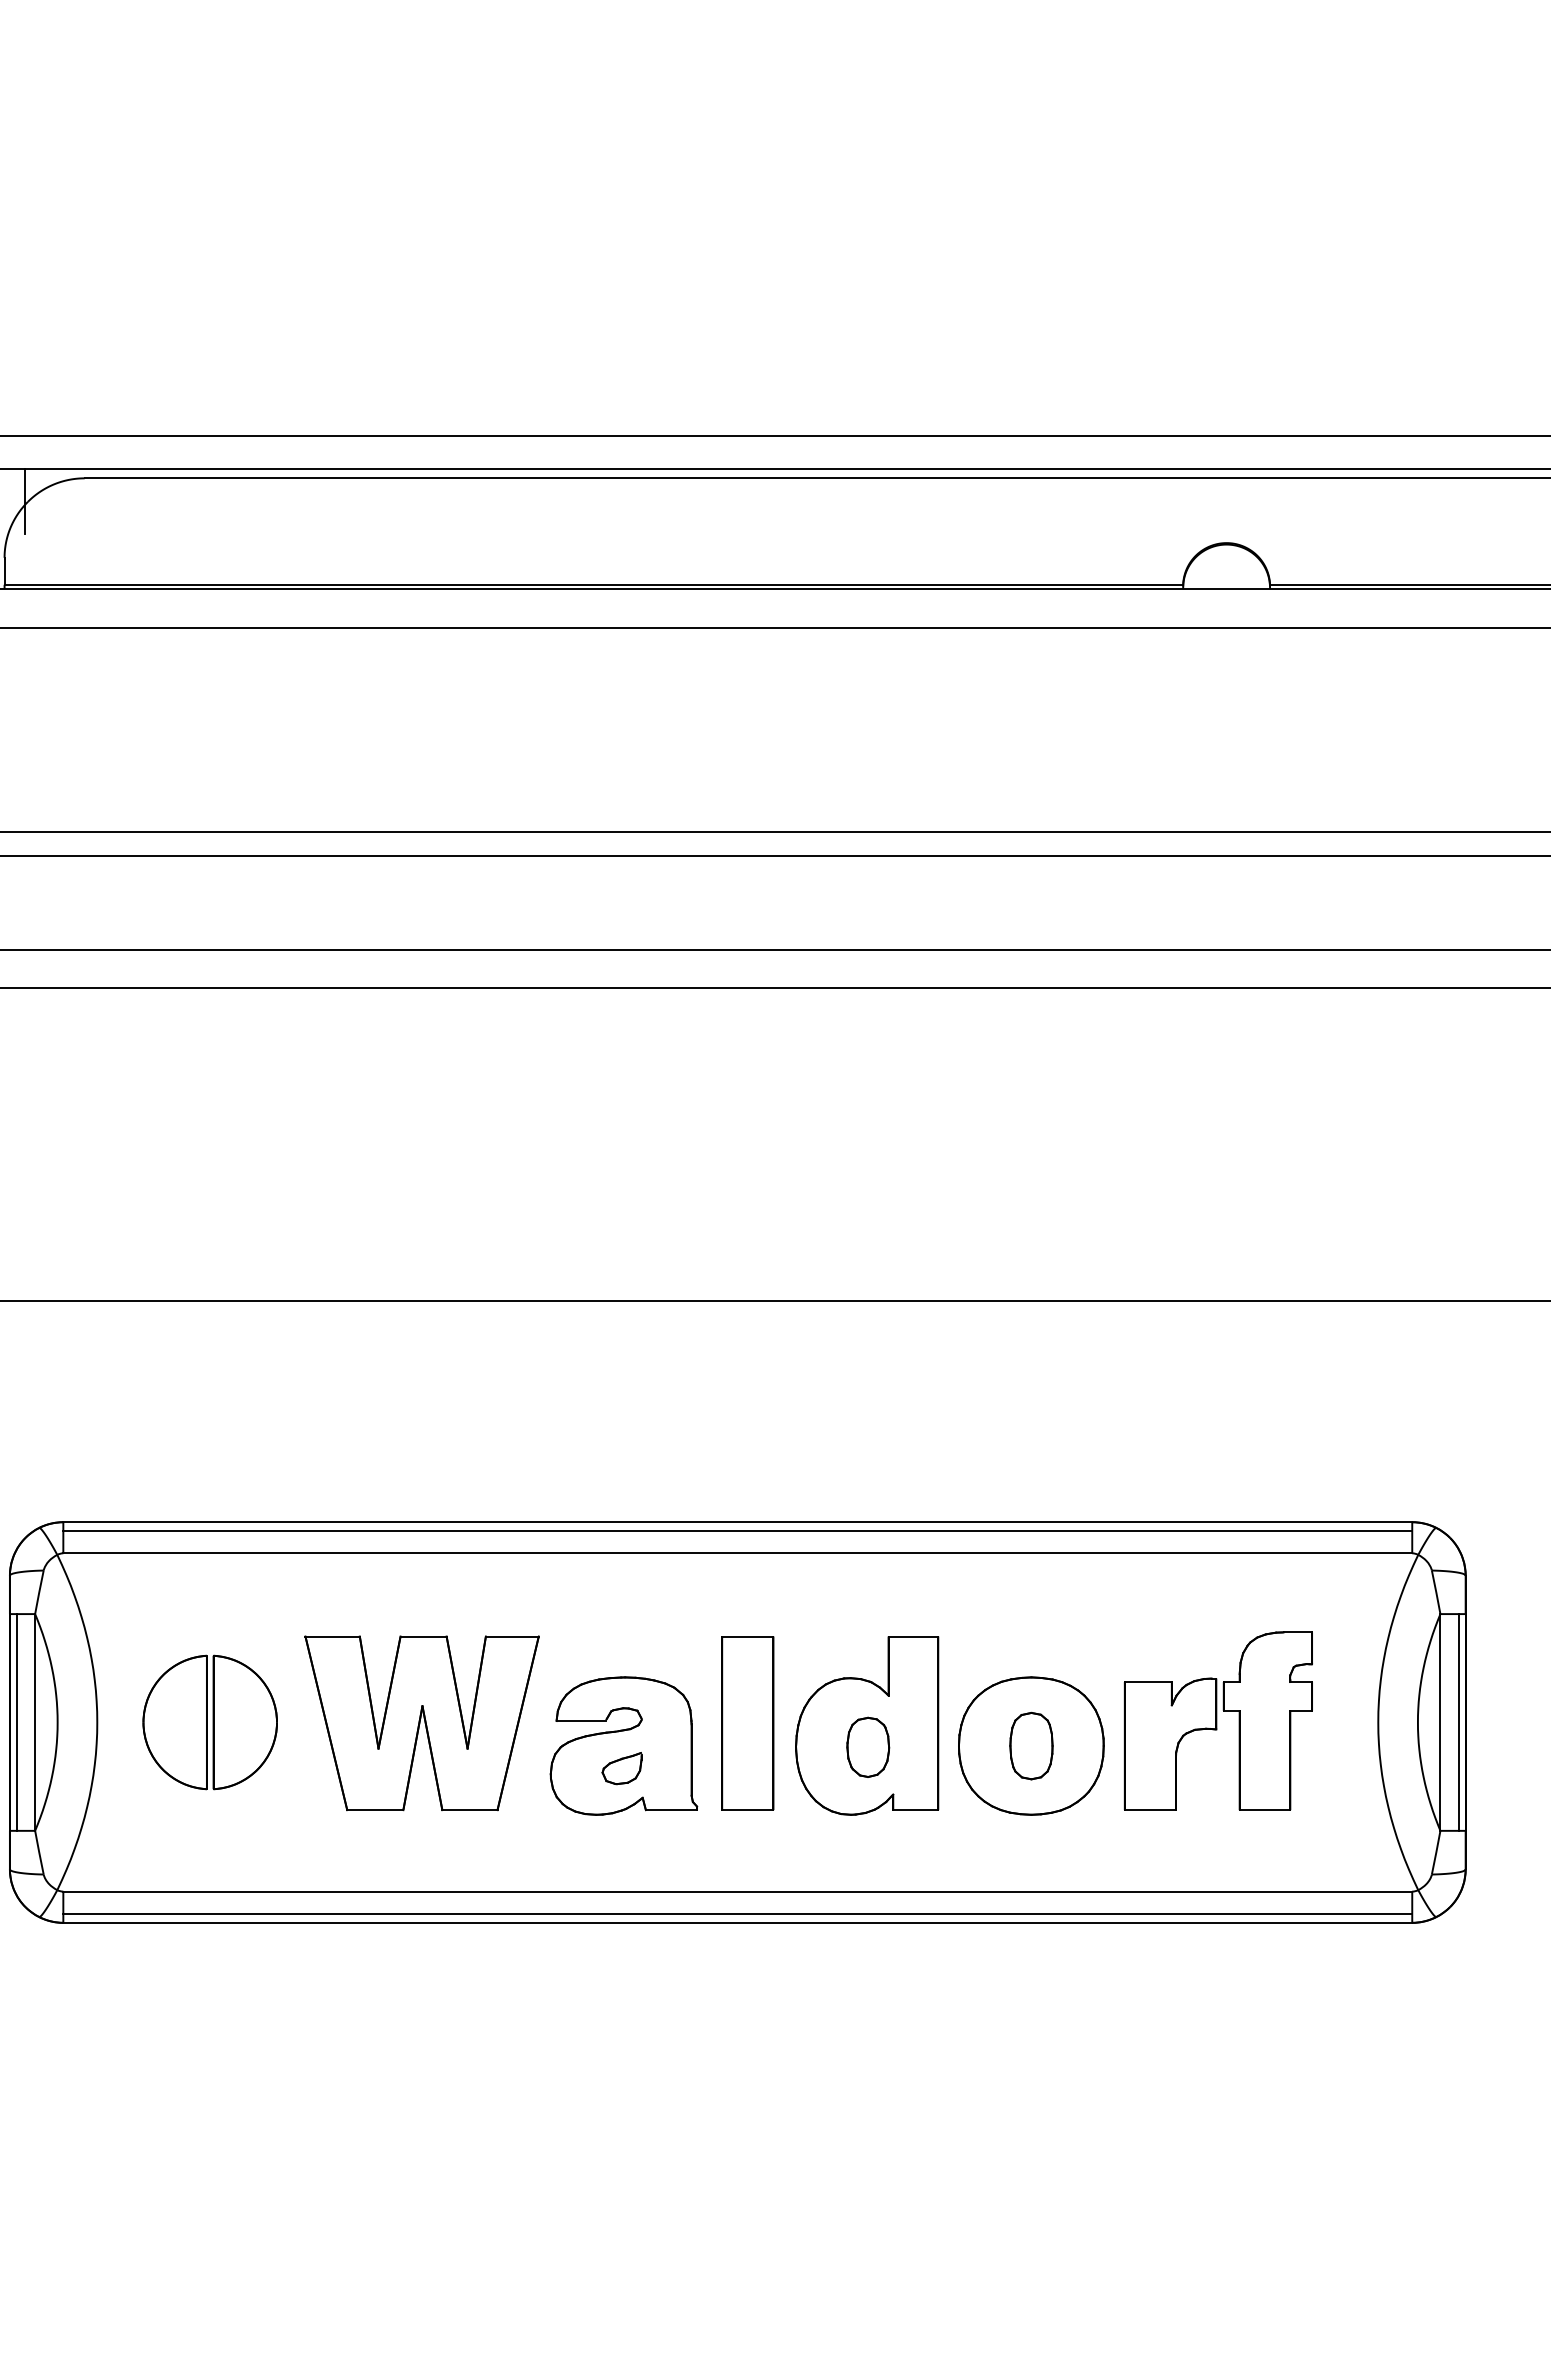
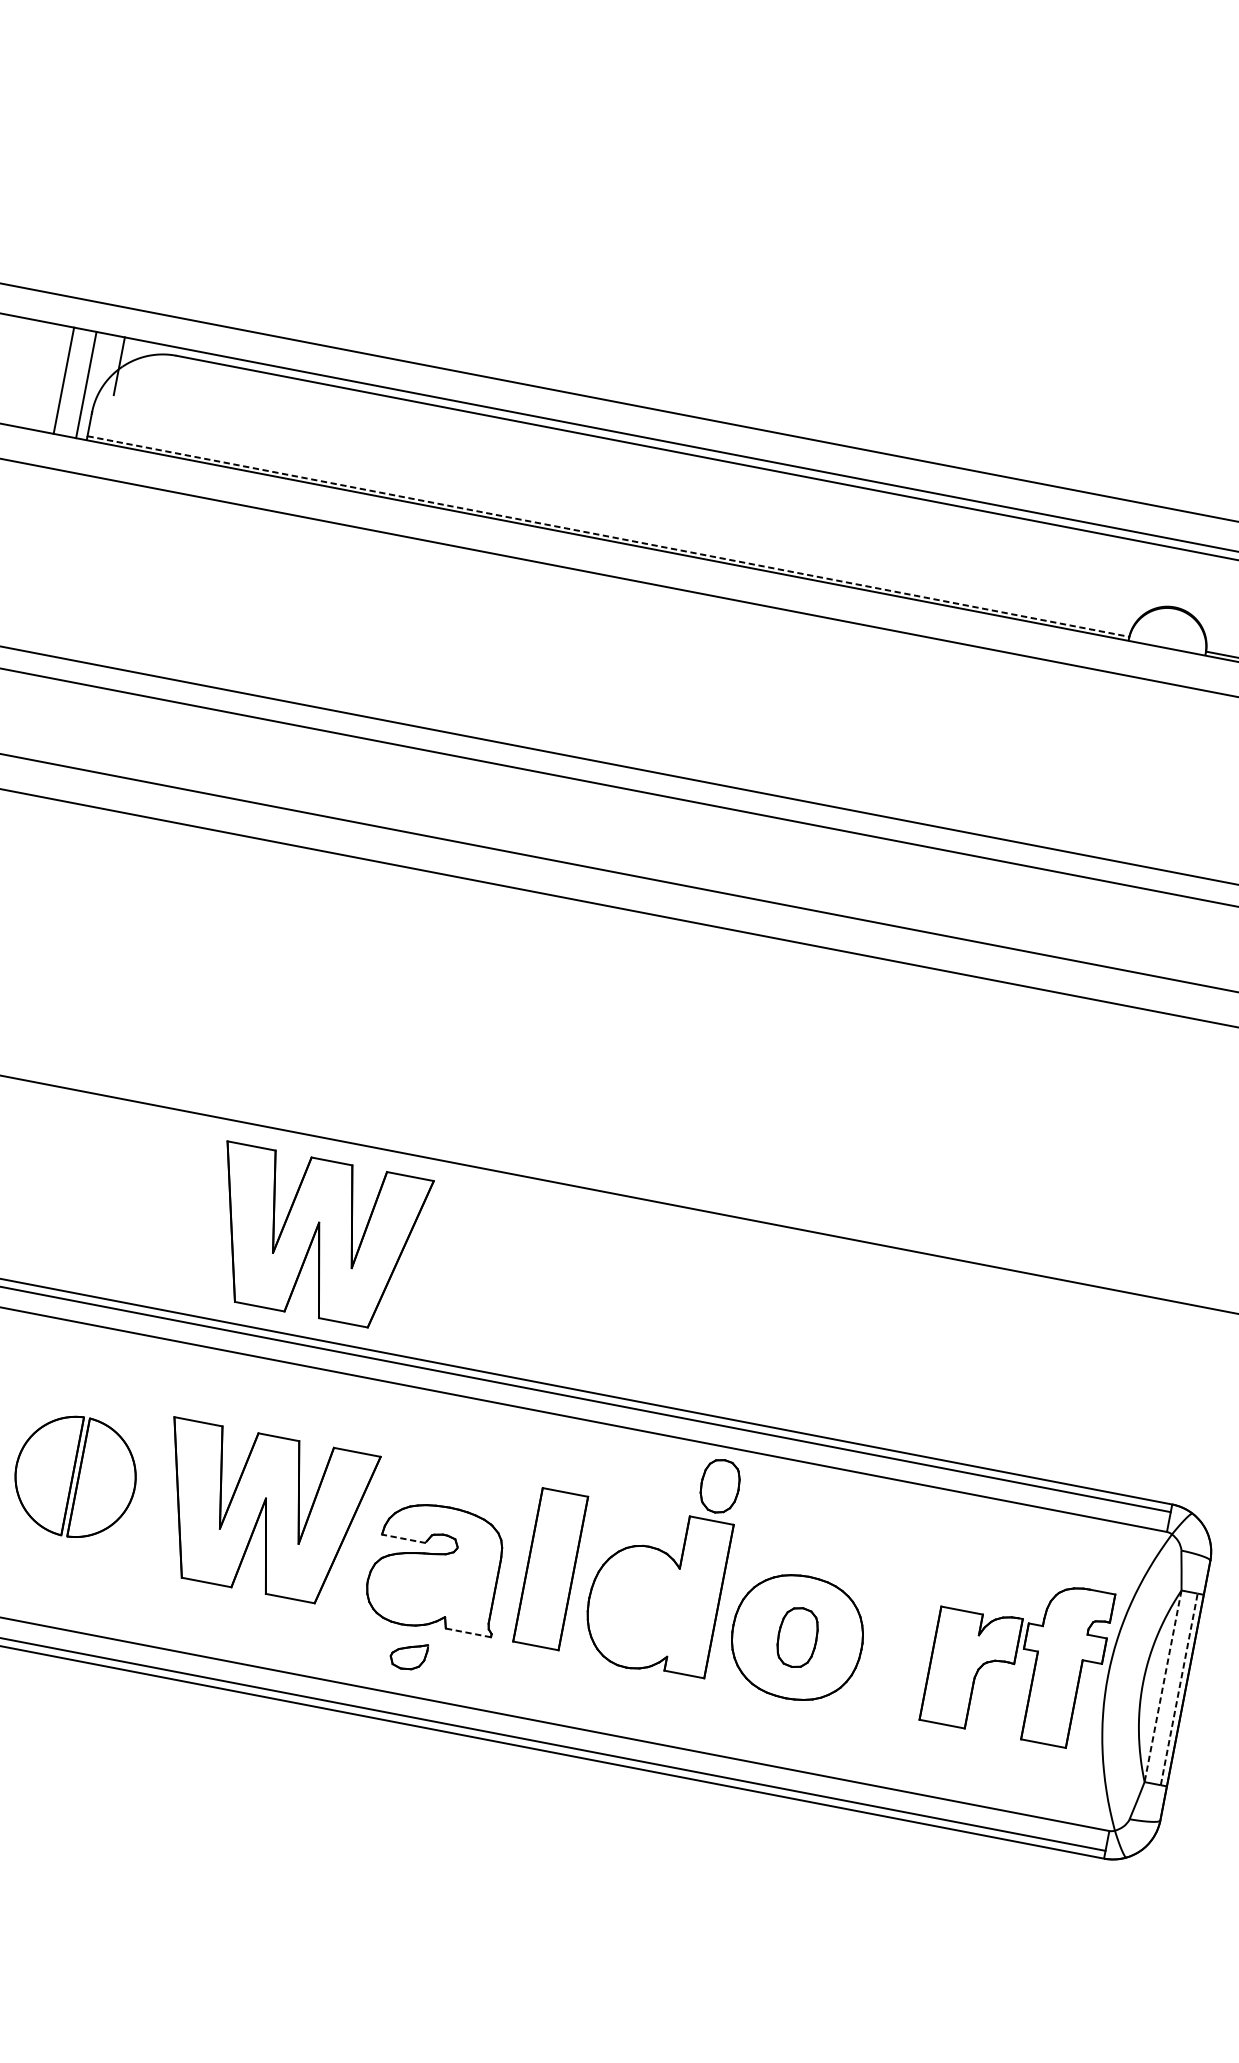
line: (594, 584) -> (609, 536), solid -> dashed
part: (421, 1411) -> (315, 1237), added
part: (1218, 1720) -> (1017, 1656), moved
line: (581, 1721) -> (403, 1539), solid -> dashed
line: (1458, 1721) -> (1179, 1688), solid -> dashed
line: (1440, 1722) -> (1163, 1686), solid -> dashed
part: (868, 1746) -> (720, 1485), moved
part: (621, 1768) -> (408, 1655), moved
line: (671, 1810) -> (468, 1633), solid -> dashed

